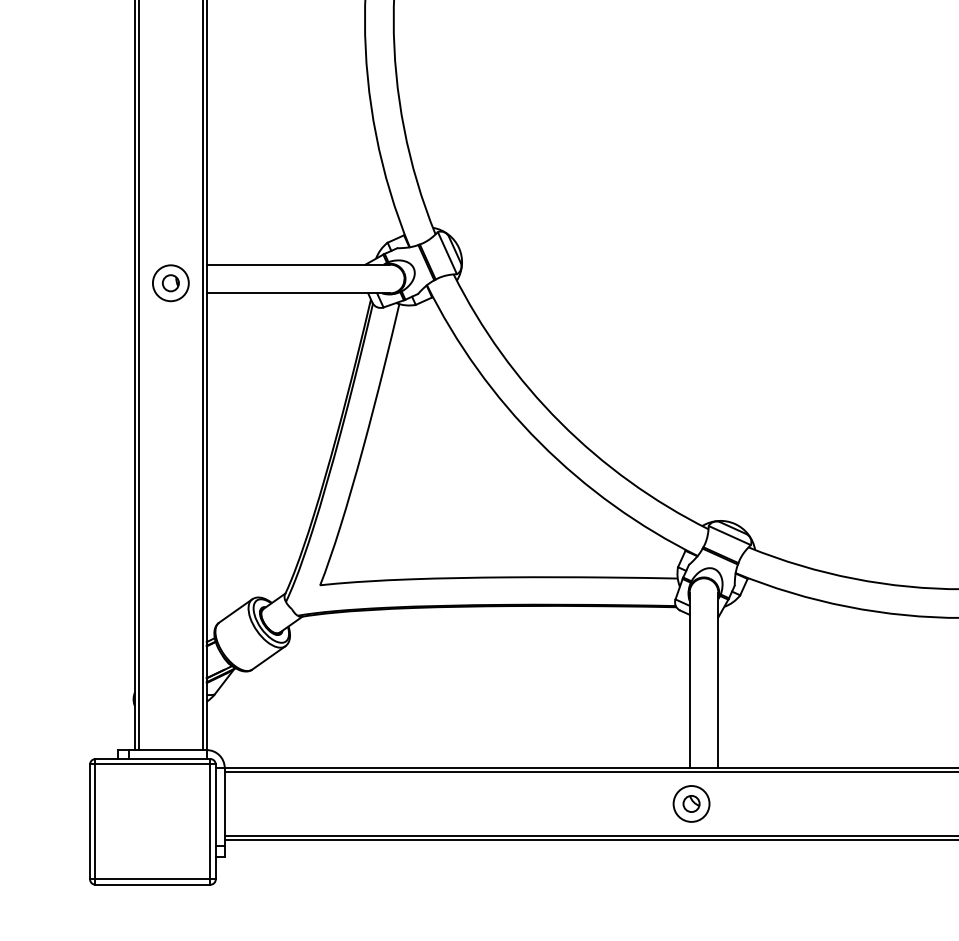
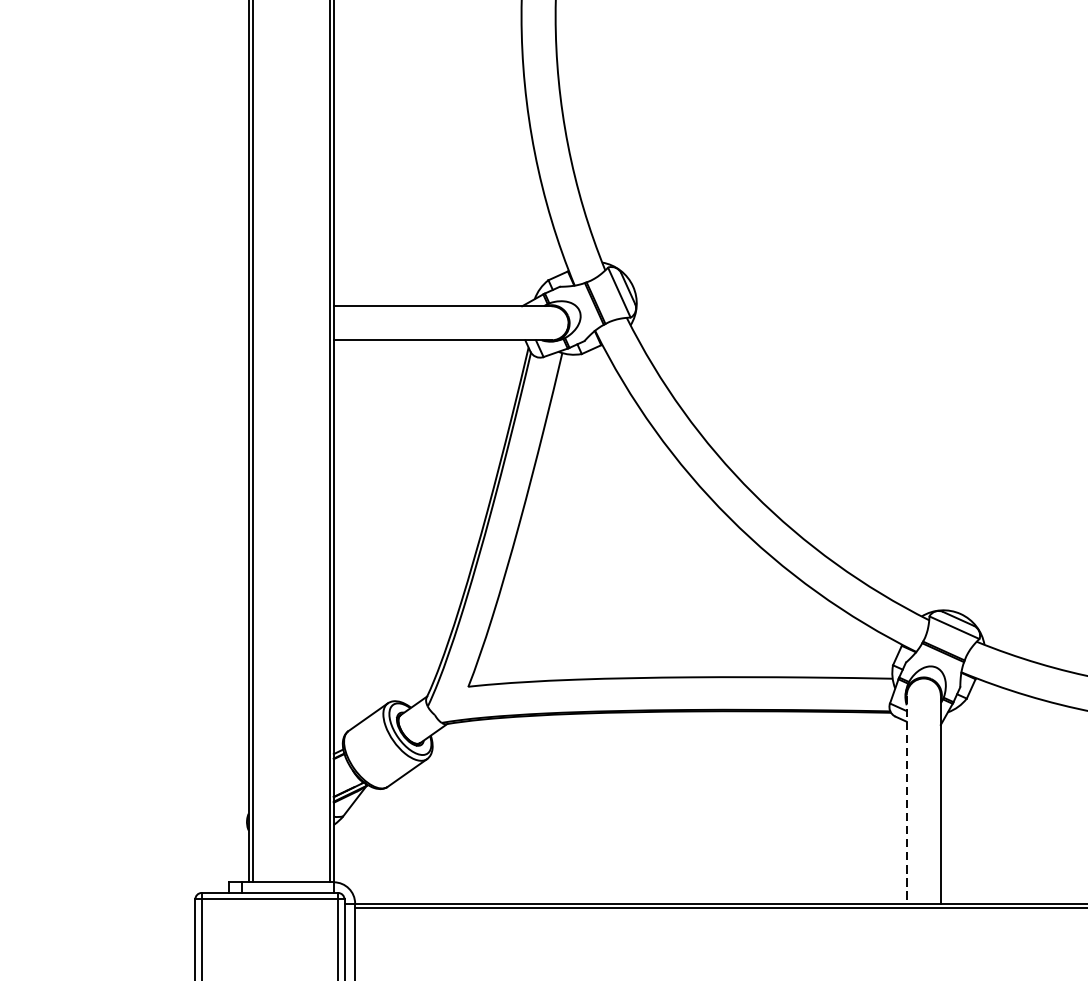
part: (170, 283) -> (290, 328), removed
line: (689, 680) -> (906, 799), solid -> dashed
part: (691, 803) -> (908, 945), removed

